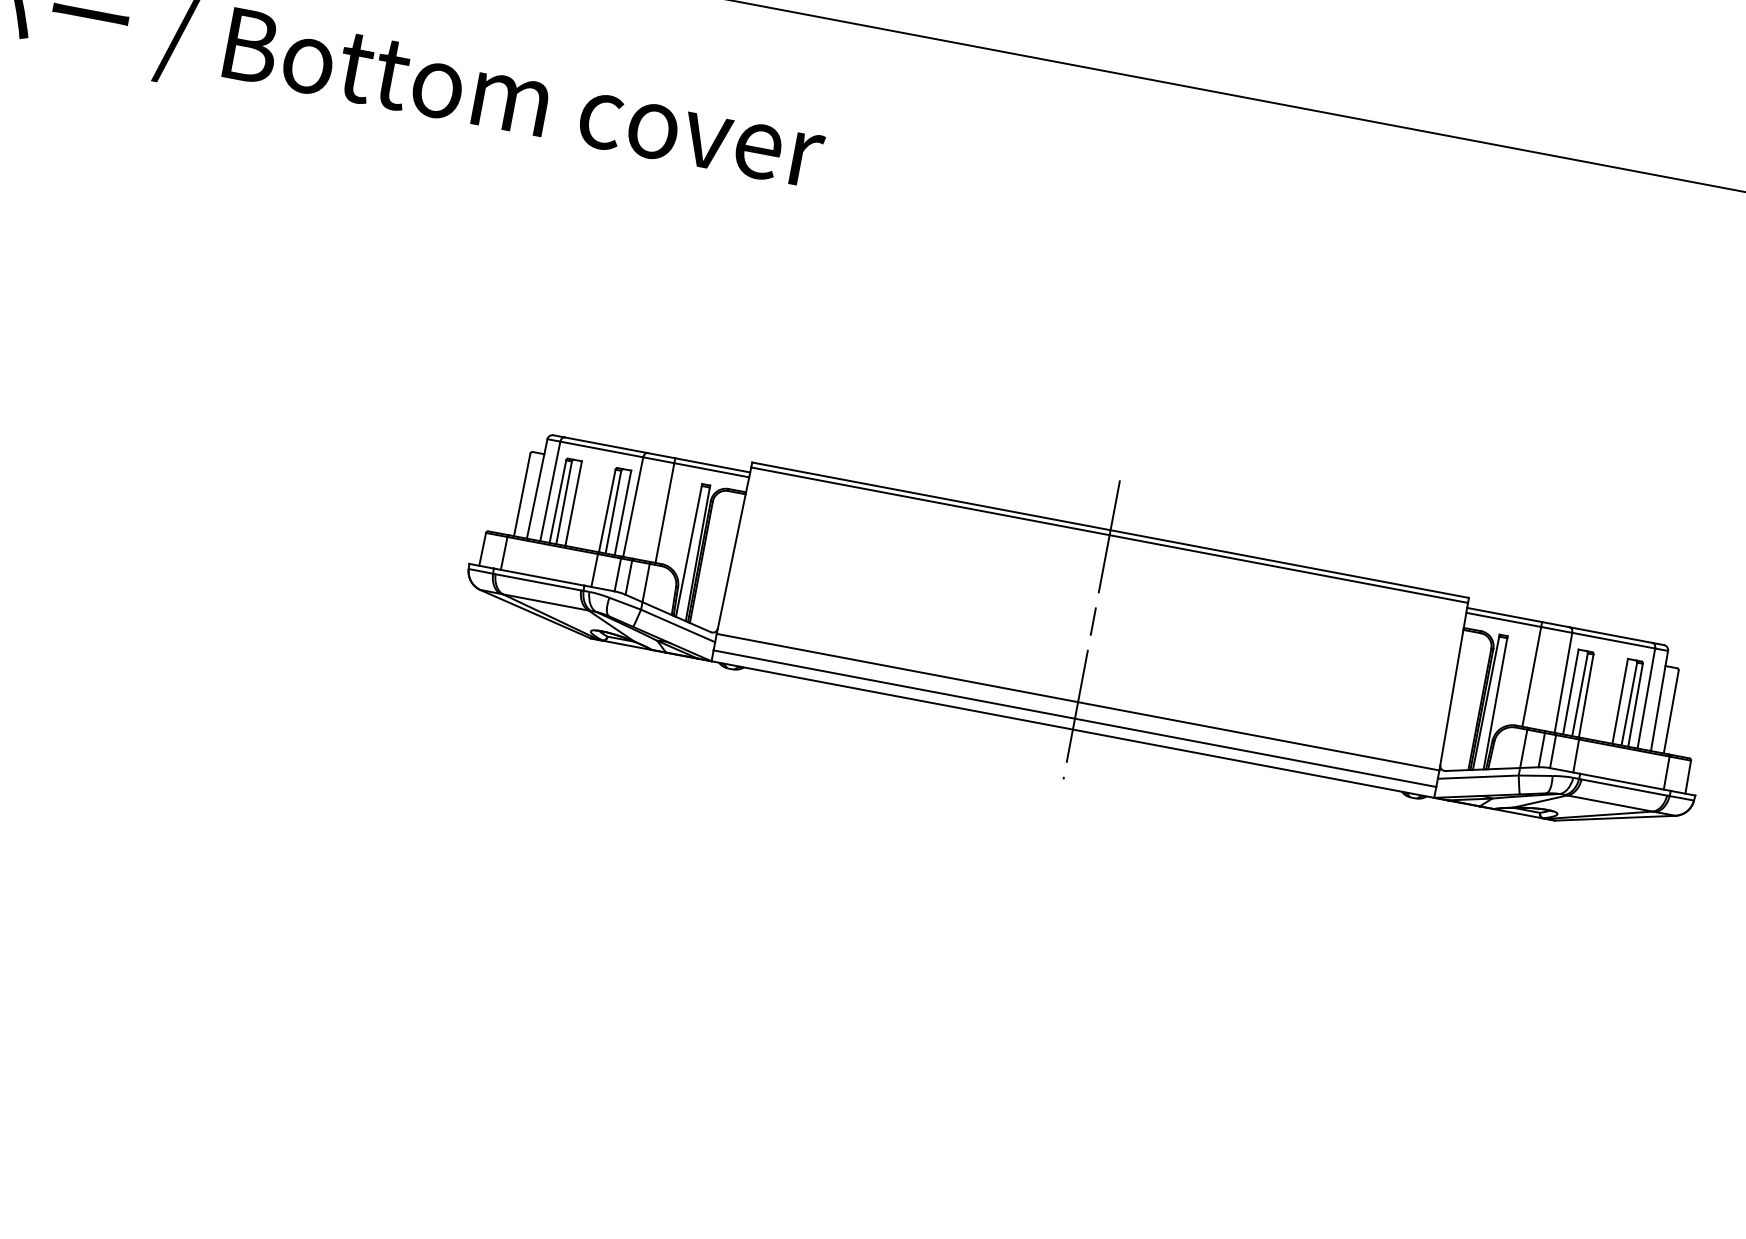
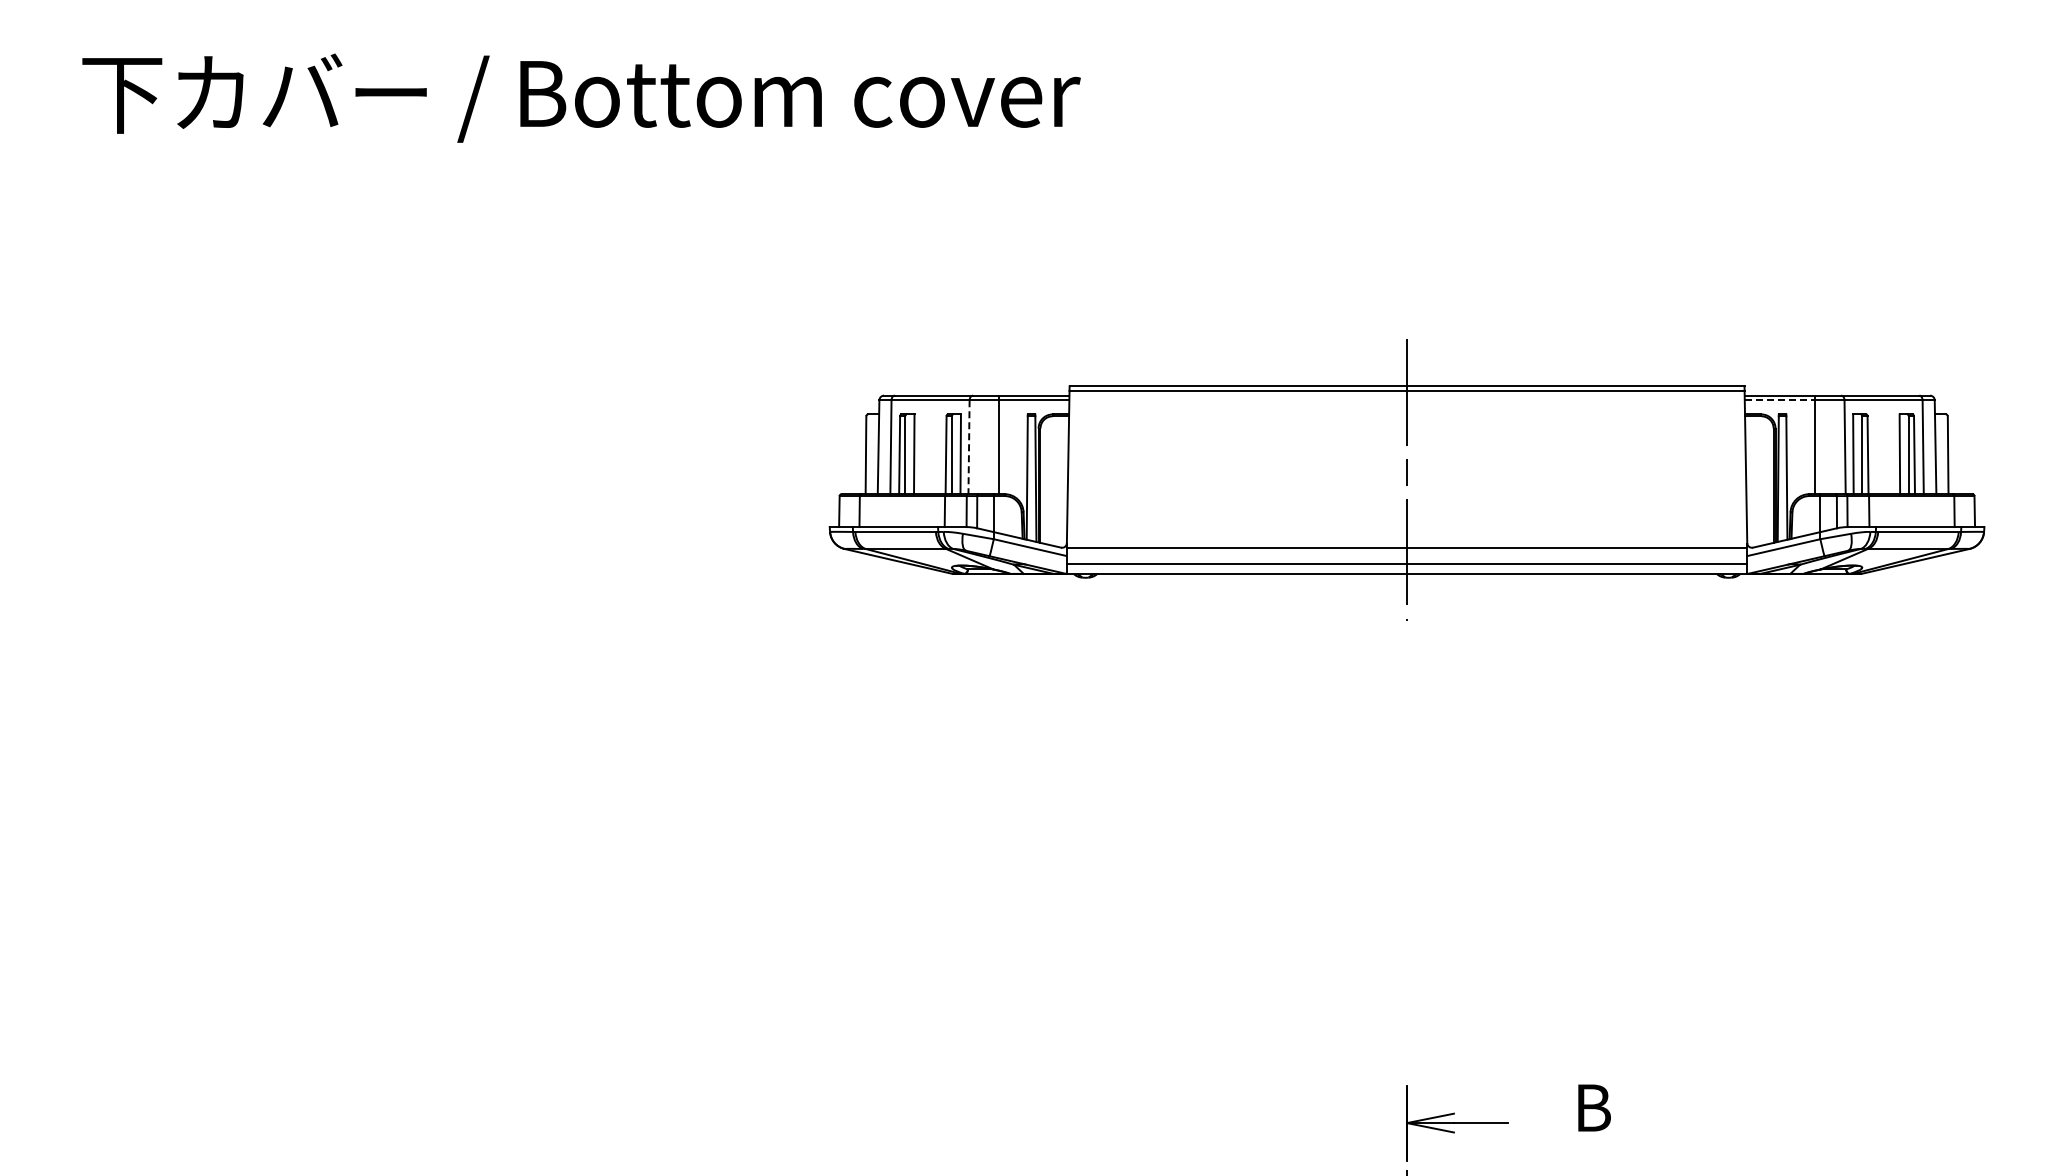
line: (633, 507) -> (969, 447), solid -> dashed
line: (1504, 620) -> (1780, 400), solid -> dashed

